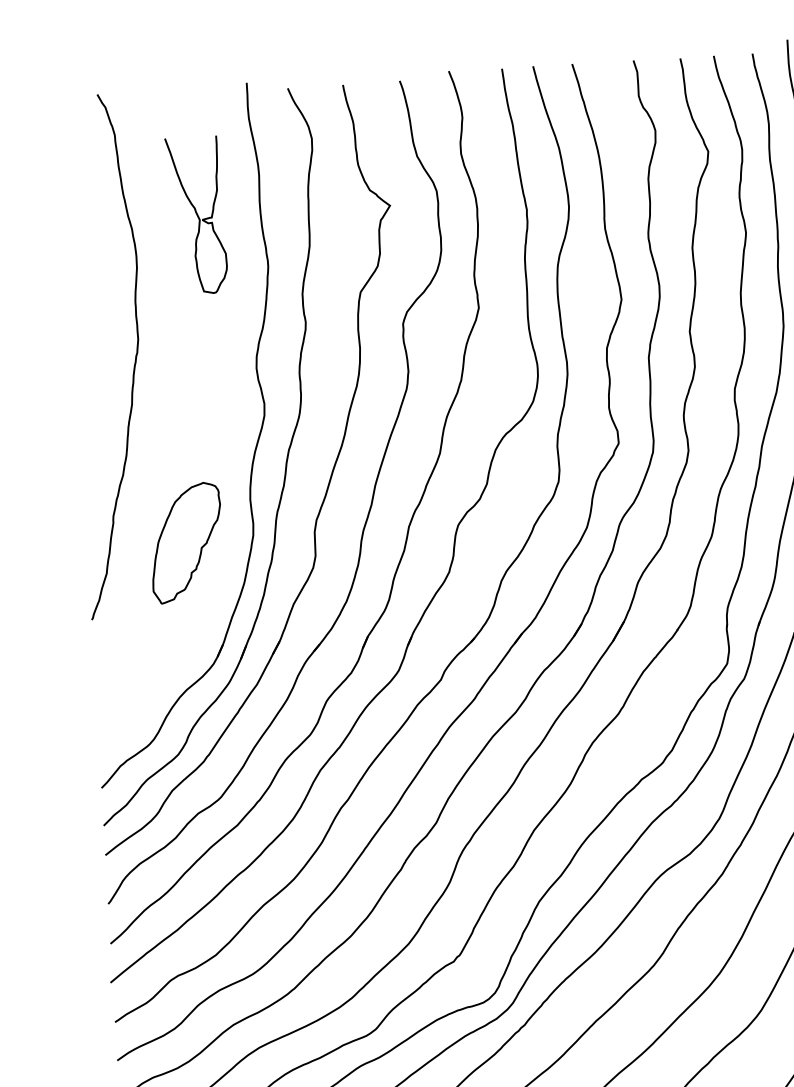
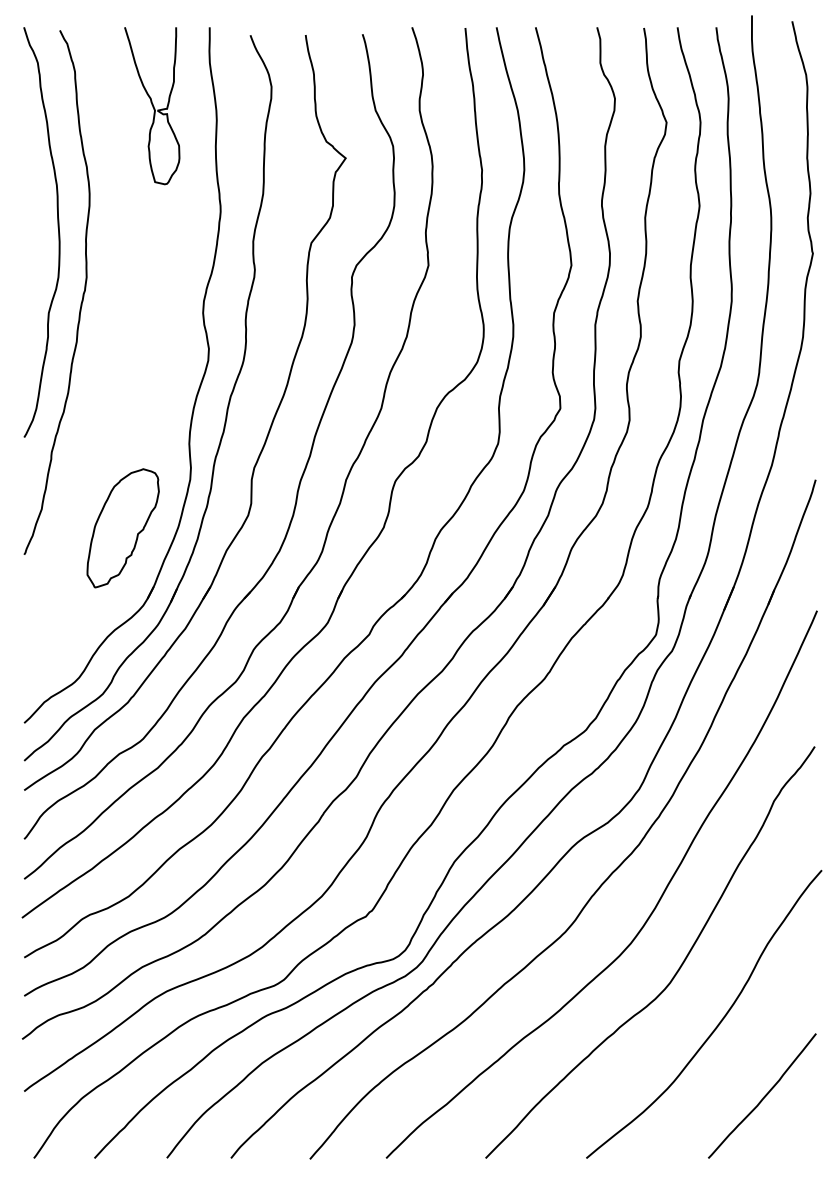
curve: (197, 216) -> (152, 106), moved
curve: (106, 291) -> (57, 227), added
part: (185, 543) -> (122, 528), moved

